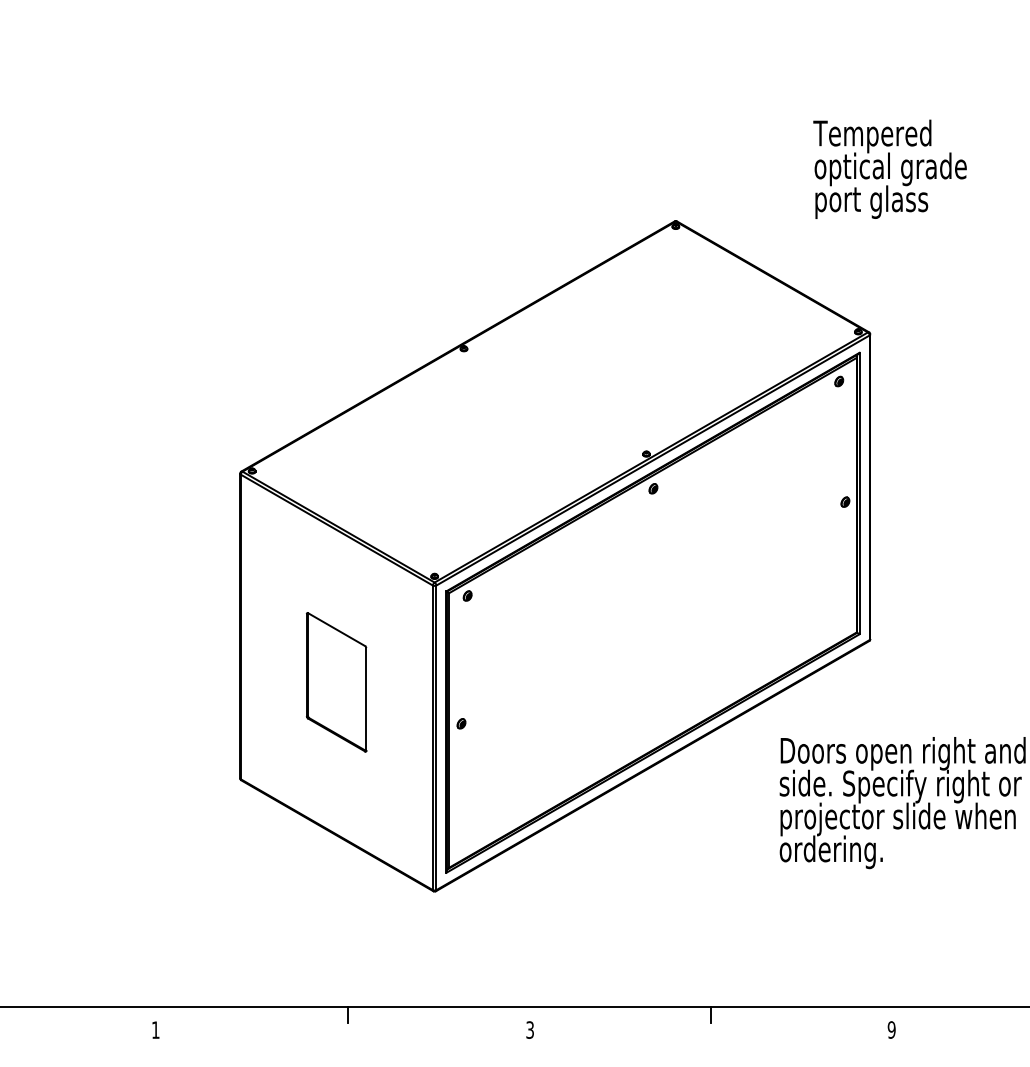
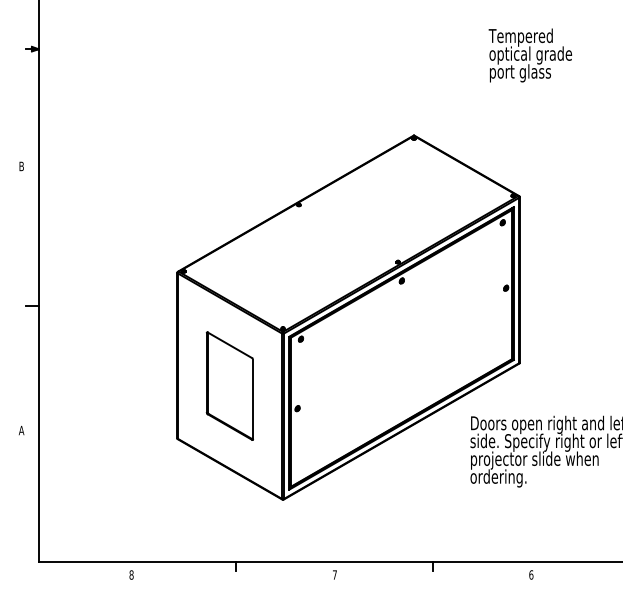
text: (890, 169) -> (530, 55), moved
part: (336, 681) -> (229, 385), size x1.43
text: (155, 1029) -> (131, 574), 1 -> 8
text: (529, 1029) -> (334, 574), 3 -> 7
text: (892, 1029) -> (531, 574), 9 -> 6

